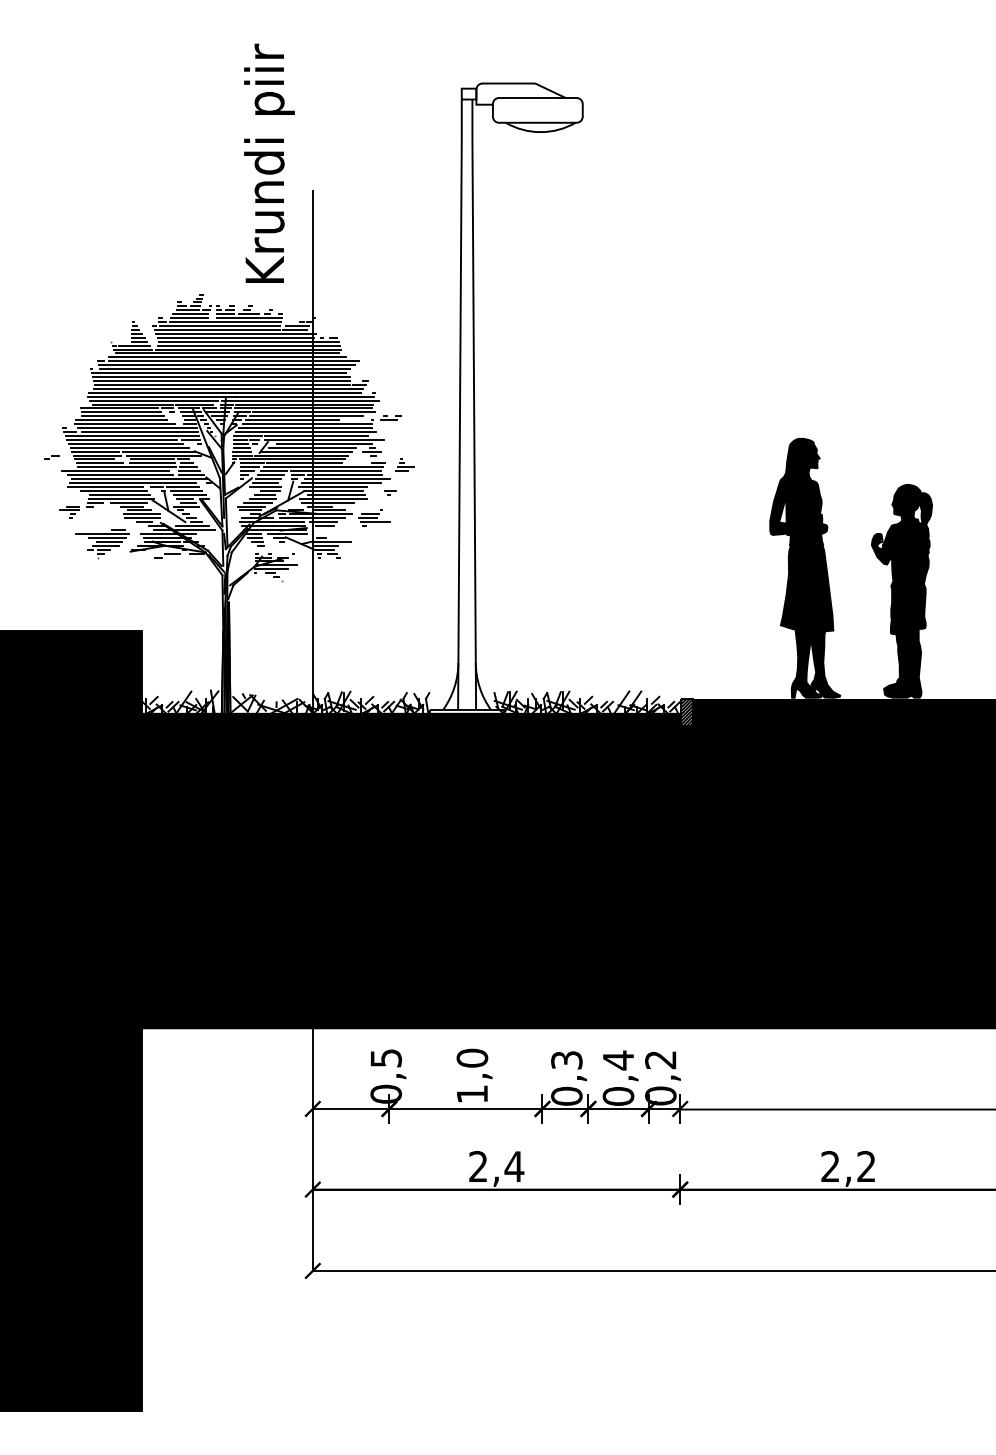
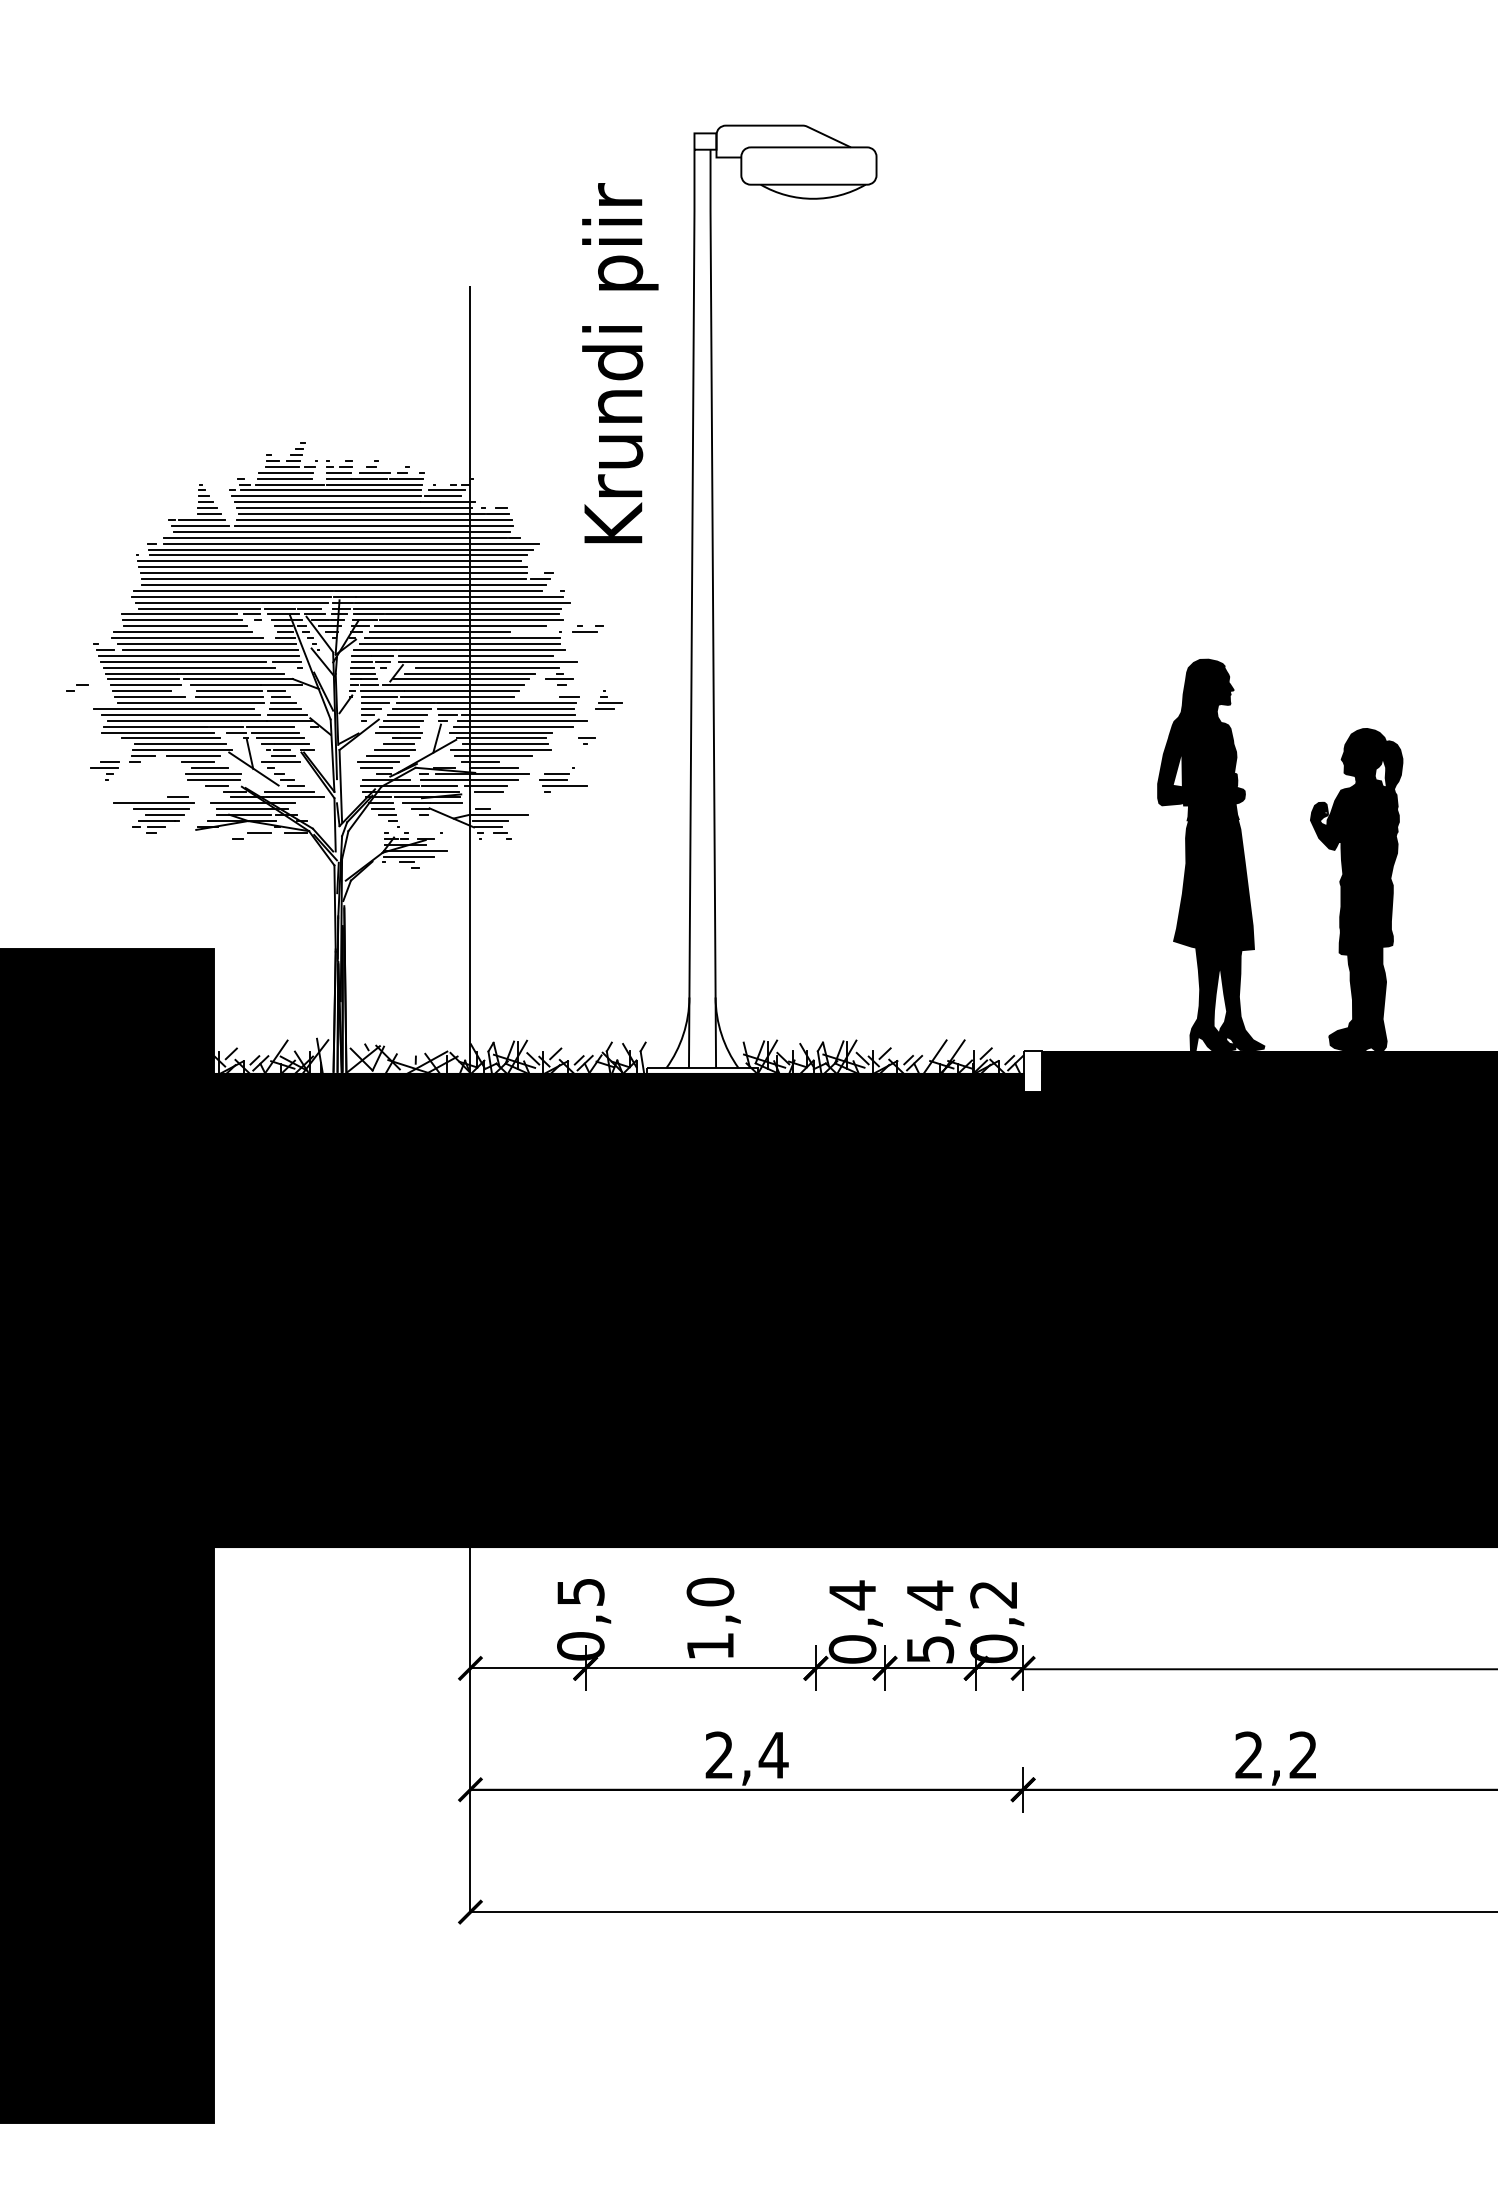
text: (269, 162) -> (620, 361), moved
hatch: (686, 712) -> (1032, 1071), removed
text: (566, 1060) -> (852, 1595), 0,3 -> 0,4
text: (618, 1096) -> (930, 1649), 0,4 -> 5,4

